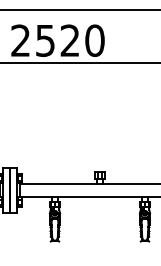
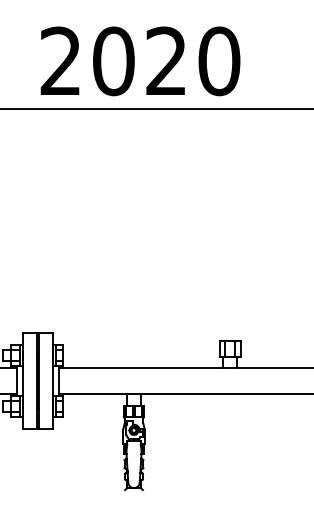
text: (45, 40) -> (113, 60), 2520 -> 2020

